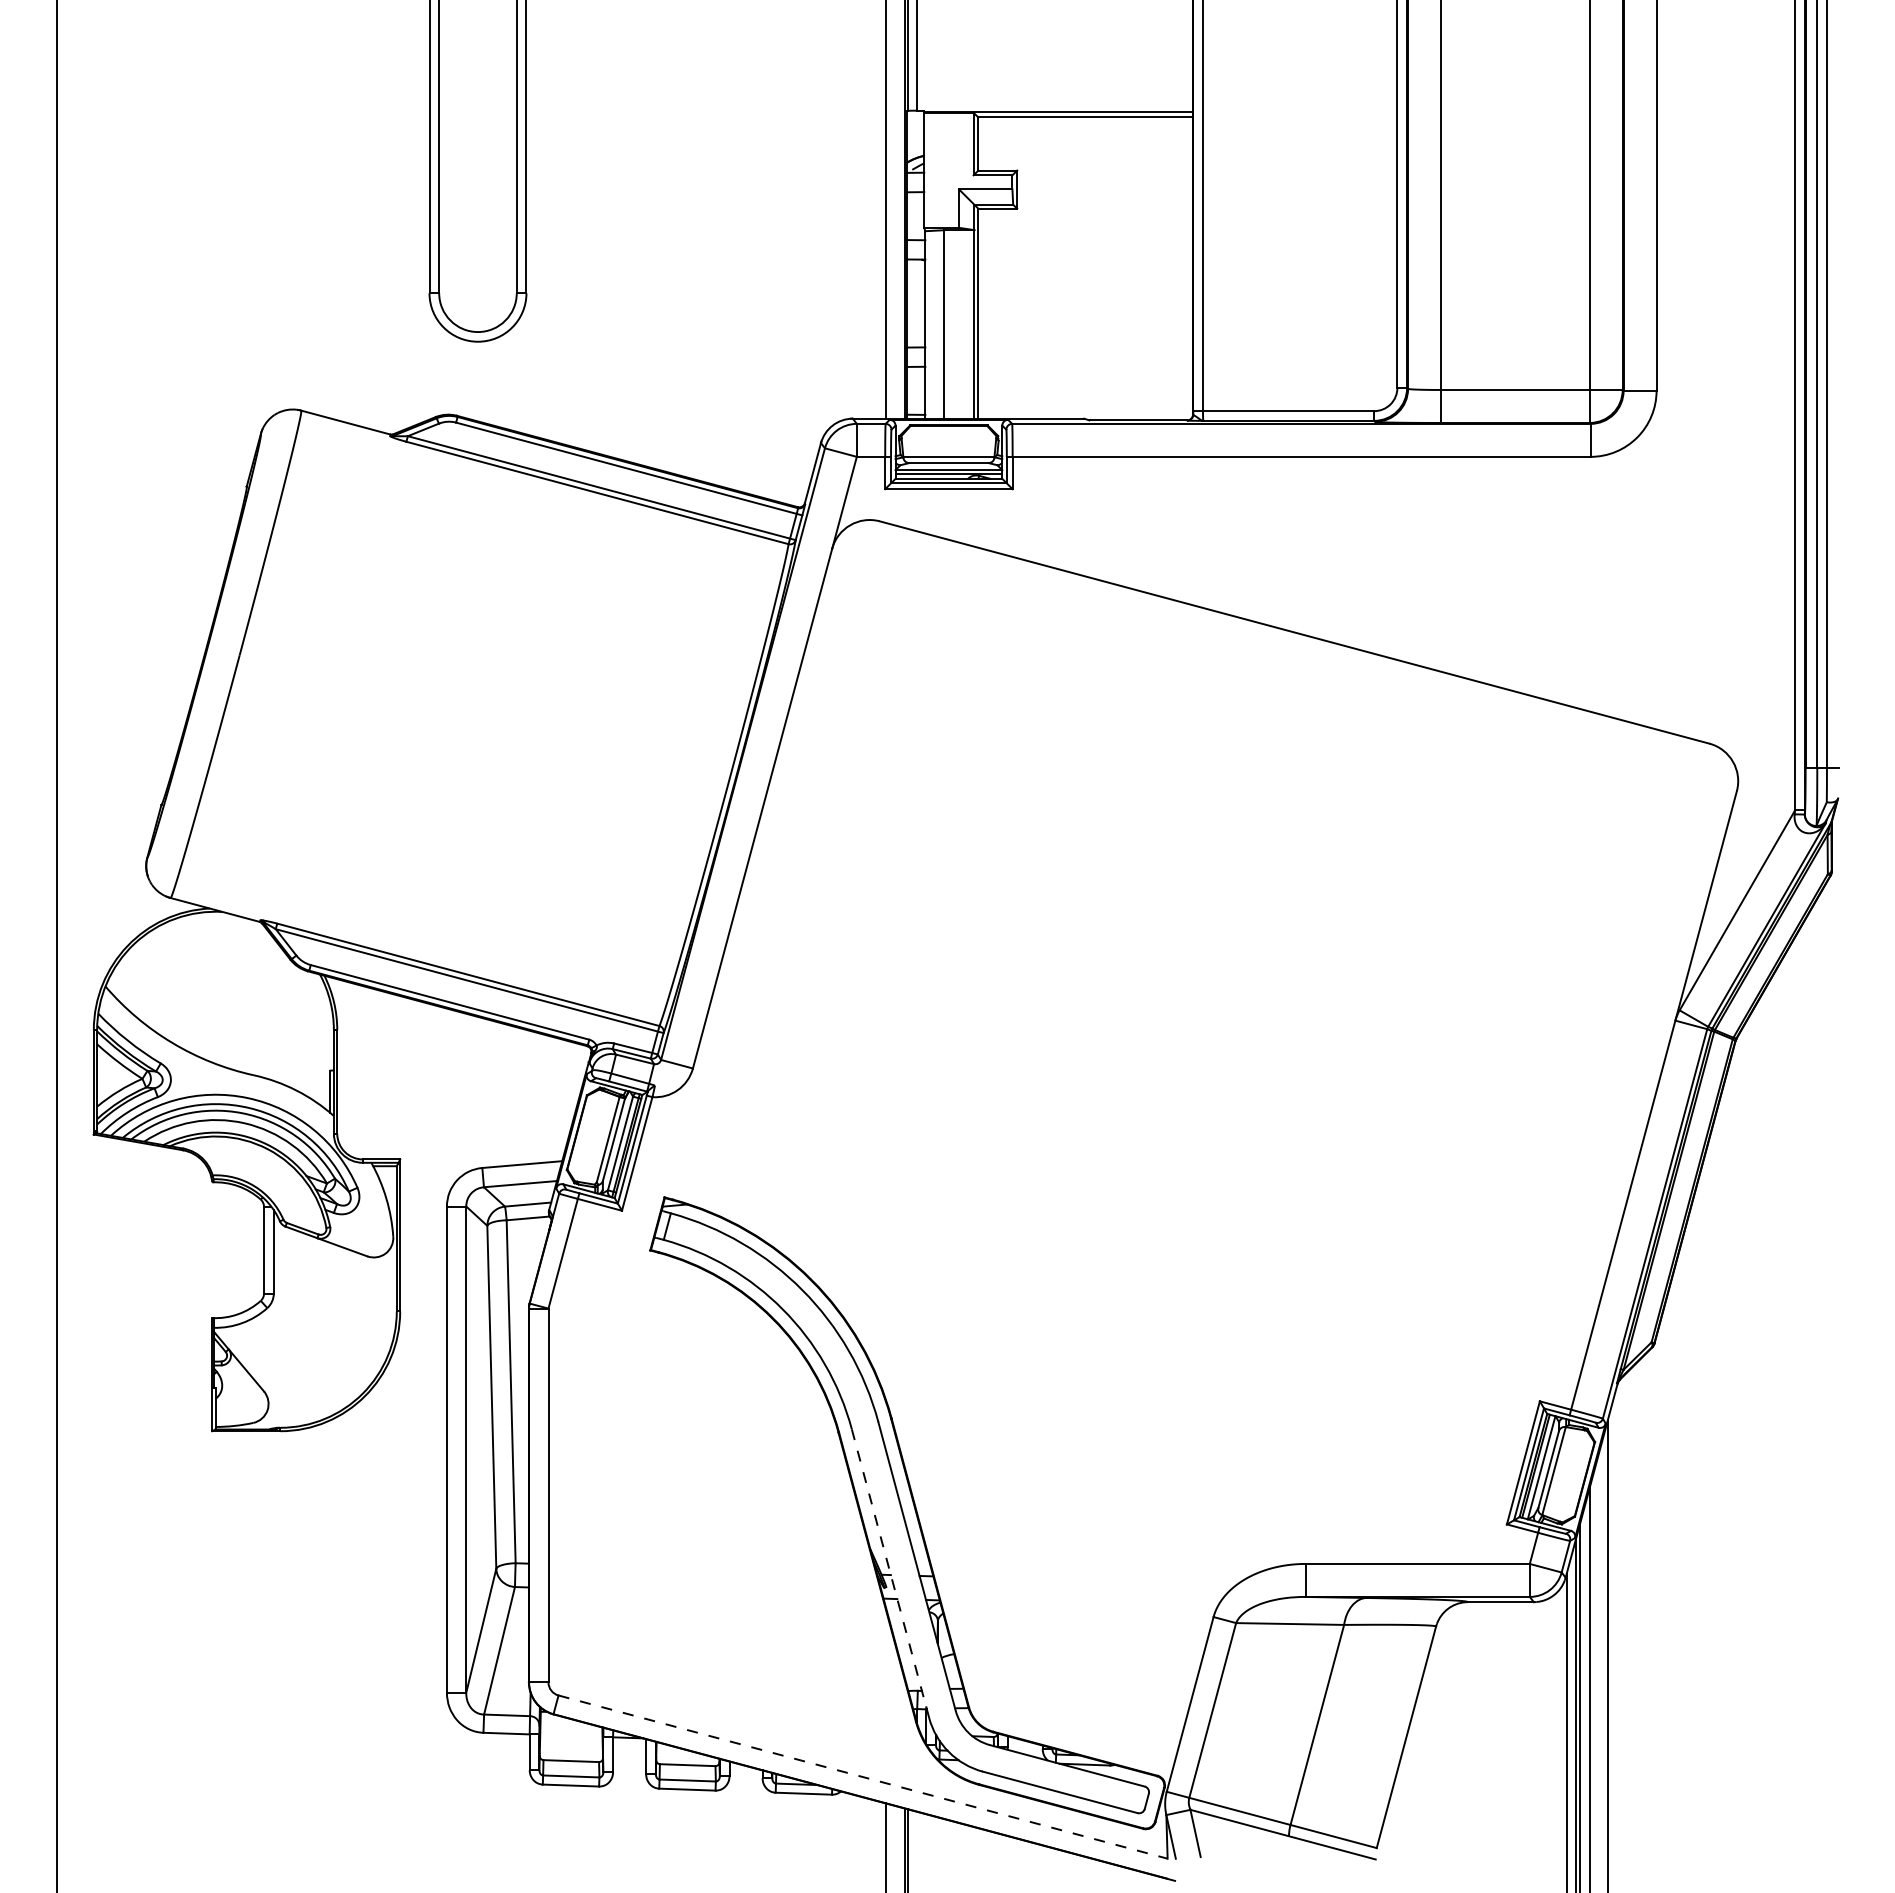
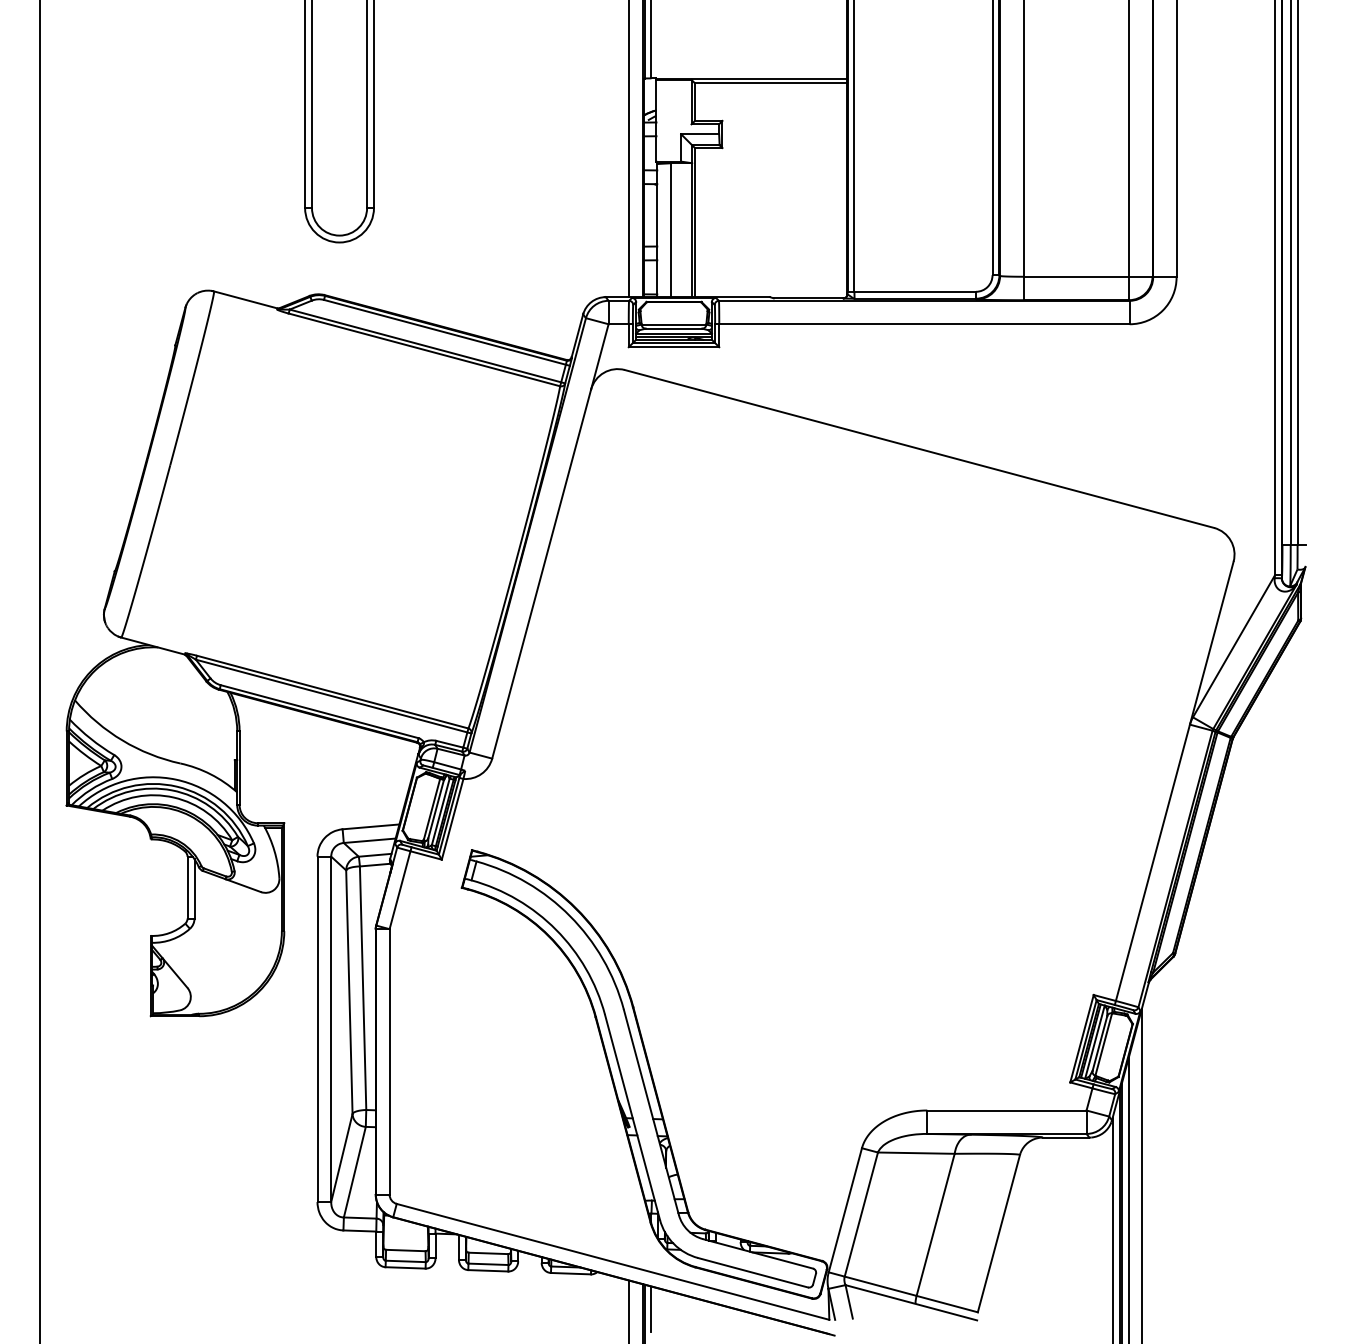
line: (890, 1574) -> (632, 1118), dashed -> solid
line: (863, 1777) -> (613, 1262), dashed -> solid
line: (917, 1843) -> (651, 1309), added

